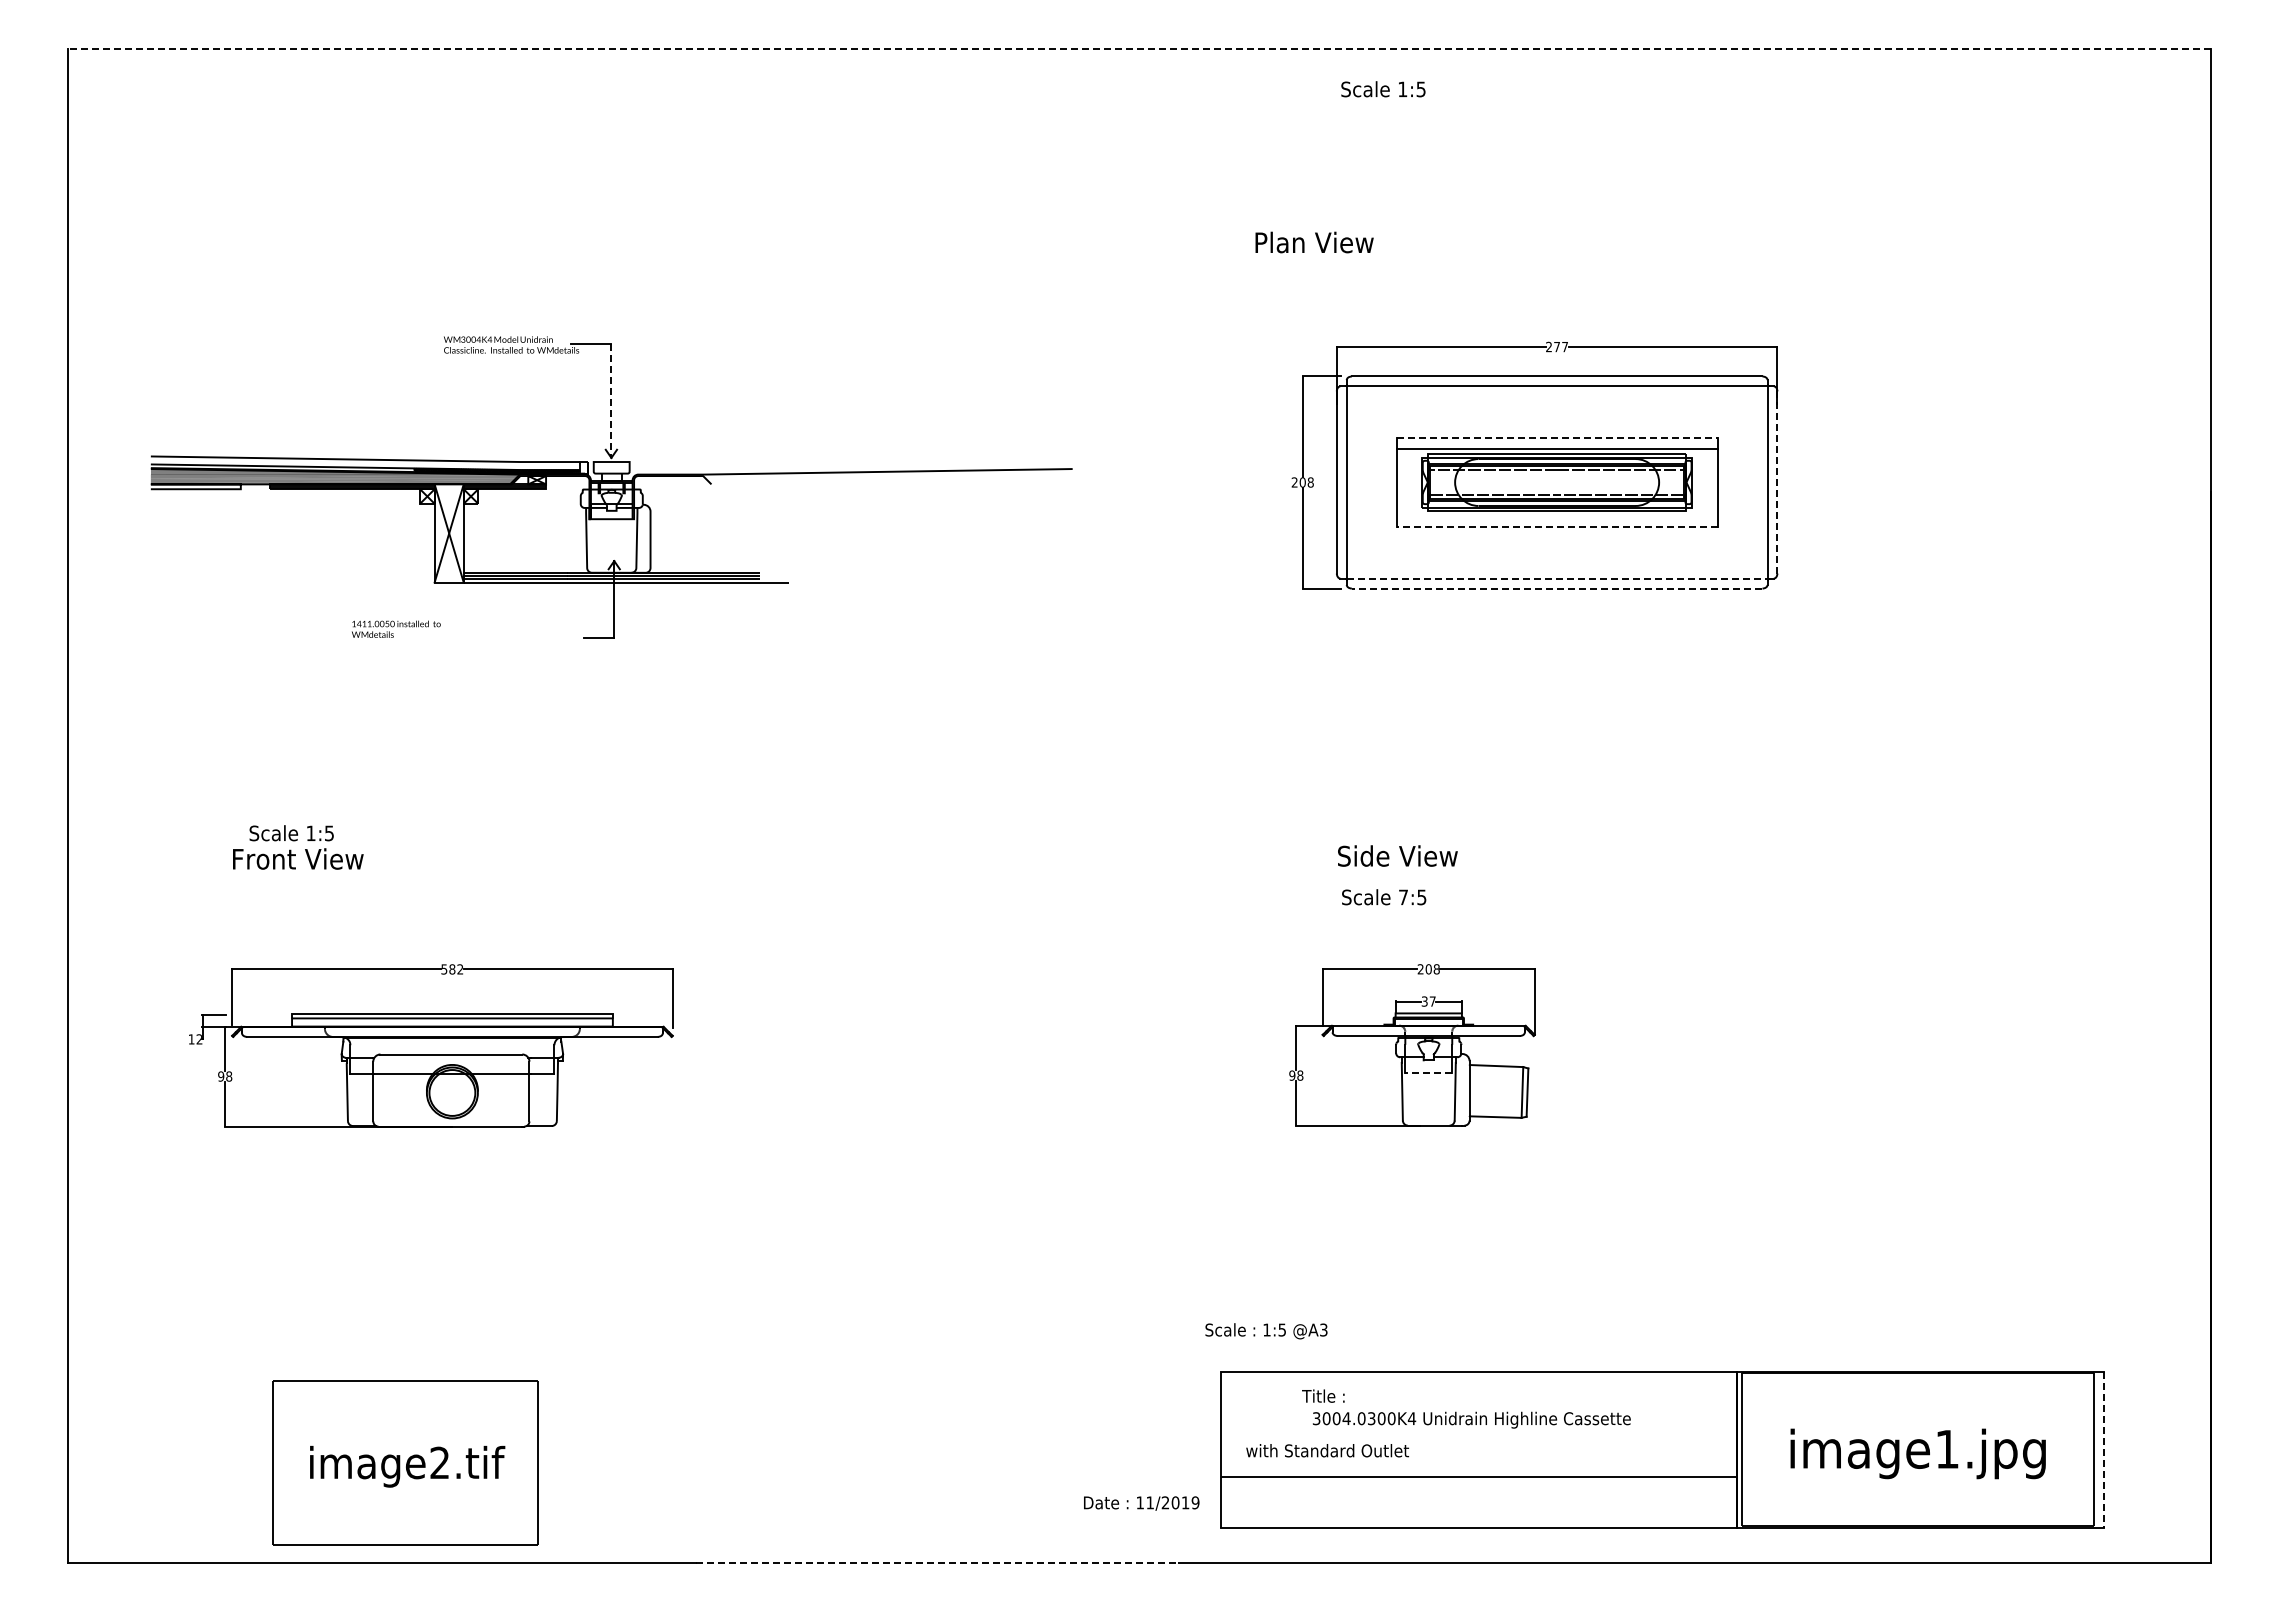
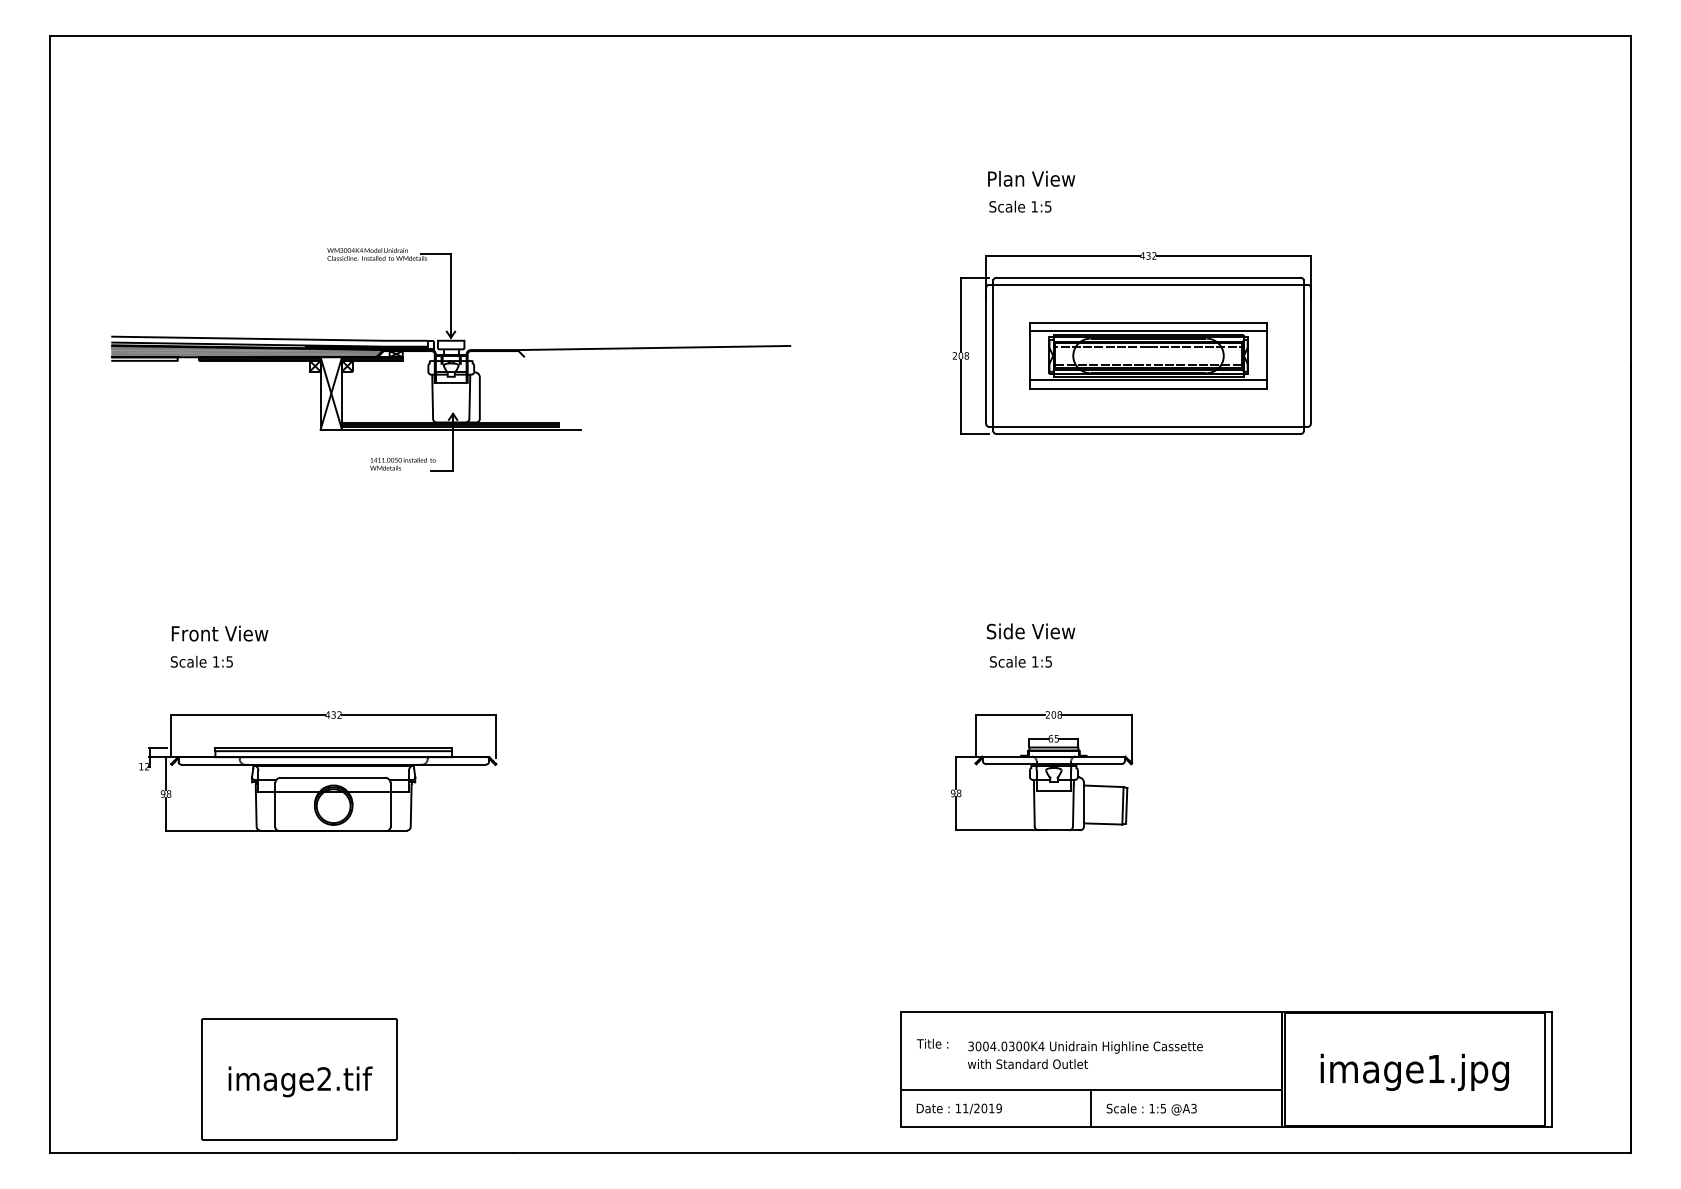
line: (1138, 48) -> (839, 35), dashed -> solid
text: (1383, 89) -> (1020, 206), moved
text: (1314, 242) -> (1031, 178), moved
text: (1556, 346) -> (1148, 255), 277 -> 432
line: (611, 401) -> (451, 296), dashed -> solid
line: (1557, 438) -> (1148, 323), dashed -> solid
line: (1777, 482) -> (1311, 355), dashed -> solid
line: (1556, 515) -> (1148, 380), added
line: (1556, 526) -> (1148, 388), dashed -> solid
line: (1557, 578) -> (1148, 426), dashed -> solid
line: (1556, 588) -> (1148, 434), dashed -> solid
text: (396, 628) -> (403, 463), moved
text: (291, 833) -> (201, 661), moved
text: (1403, 897) -> (1035, 661), 7:5 -> 1:5
text: (448, 969) -> (330, 715), 582 -> 432
text: (1428, 1001) -> (1053, 738), 37 -> 65
line: (1428, 1072) -> (1053, 791), dashed -> solid
text: (1266, 1331) -> (1151, 1109), moved
text: (1323, 1395) -> (932, 1043), moved
line: (2103, 1449) -> (1551, 1069), dashed -> solid
text: (1327, 1450) -> (1027, 1063), moved
line: (1479, 1502) -> (1091, 1108), added
text: (1141, 1503) -> (959, 1108), moved
line: (937, 1563) -> (691, 1153), dashed -> solid

